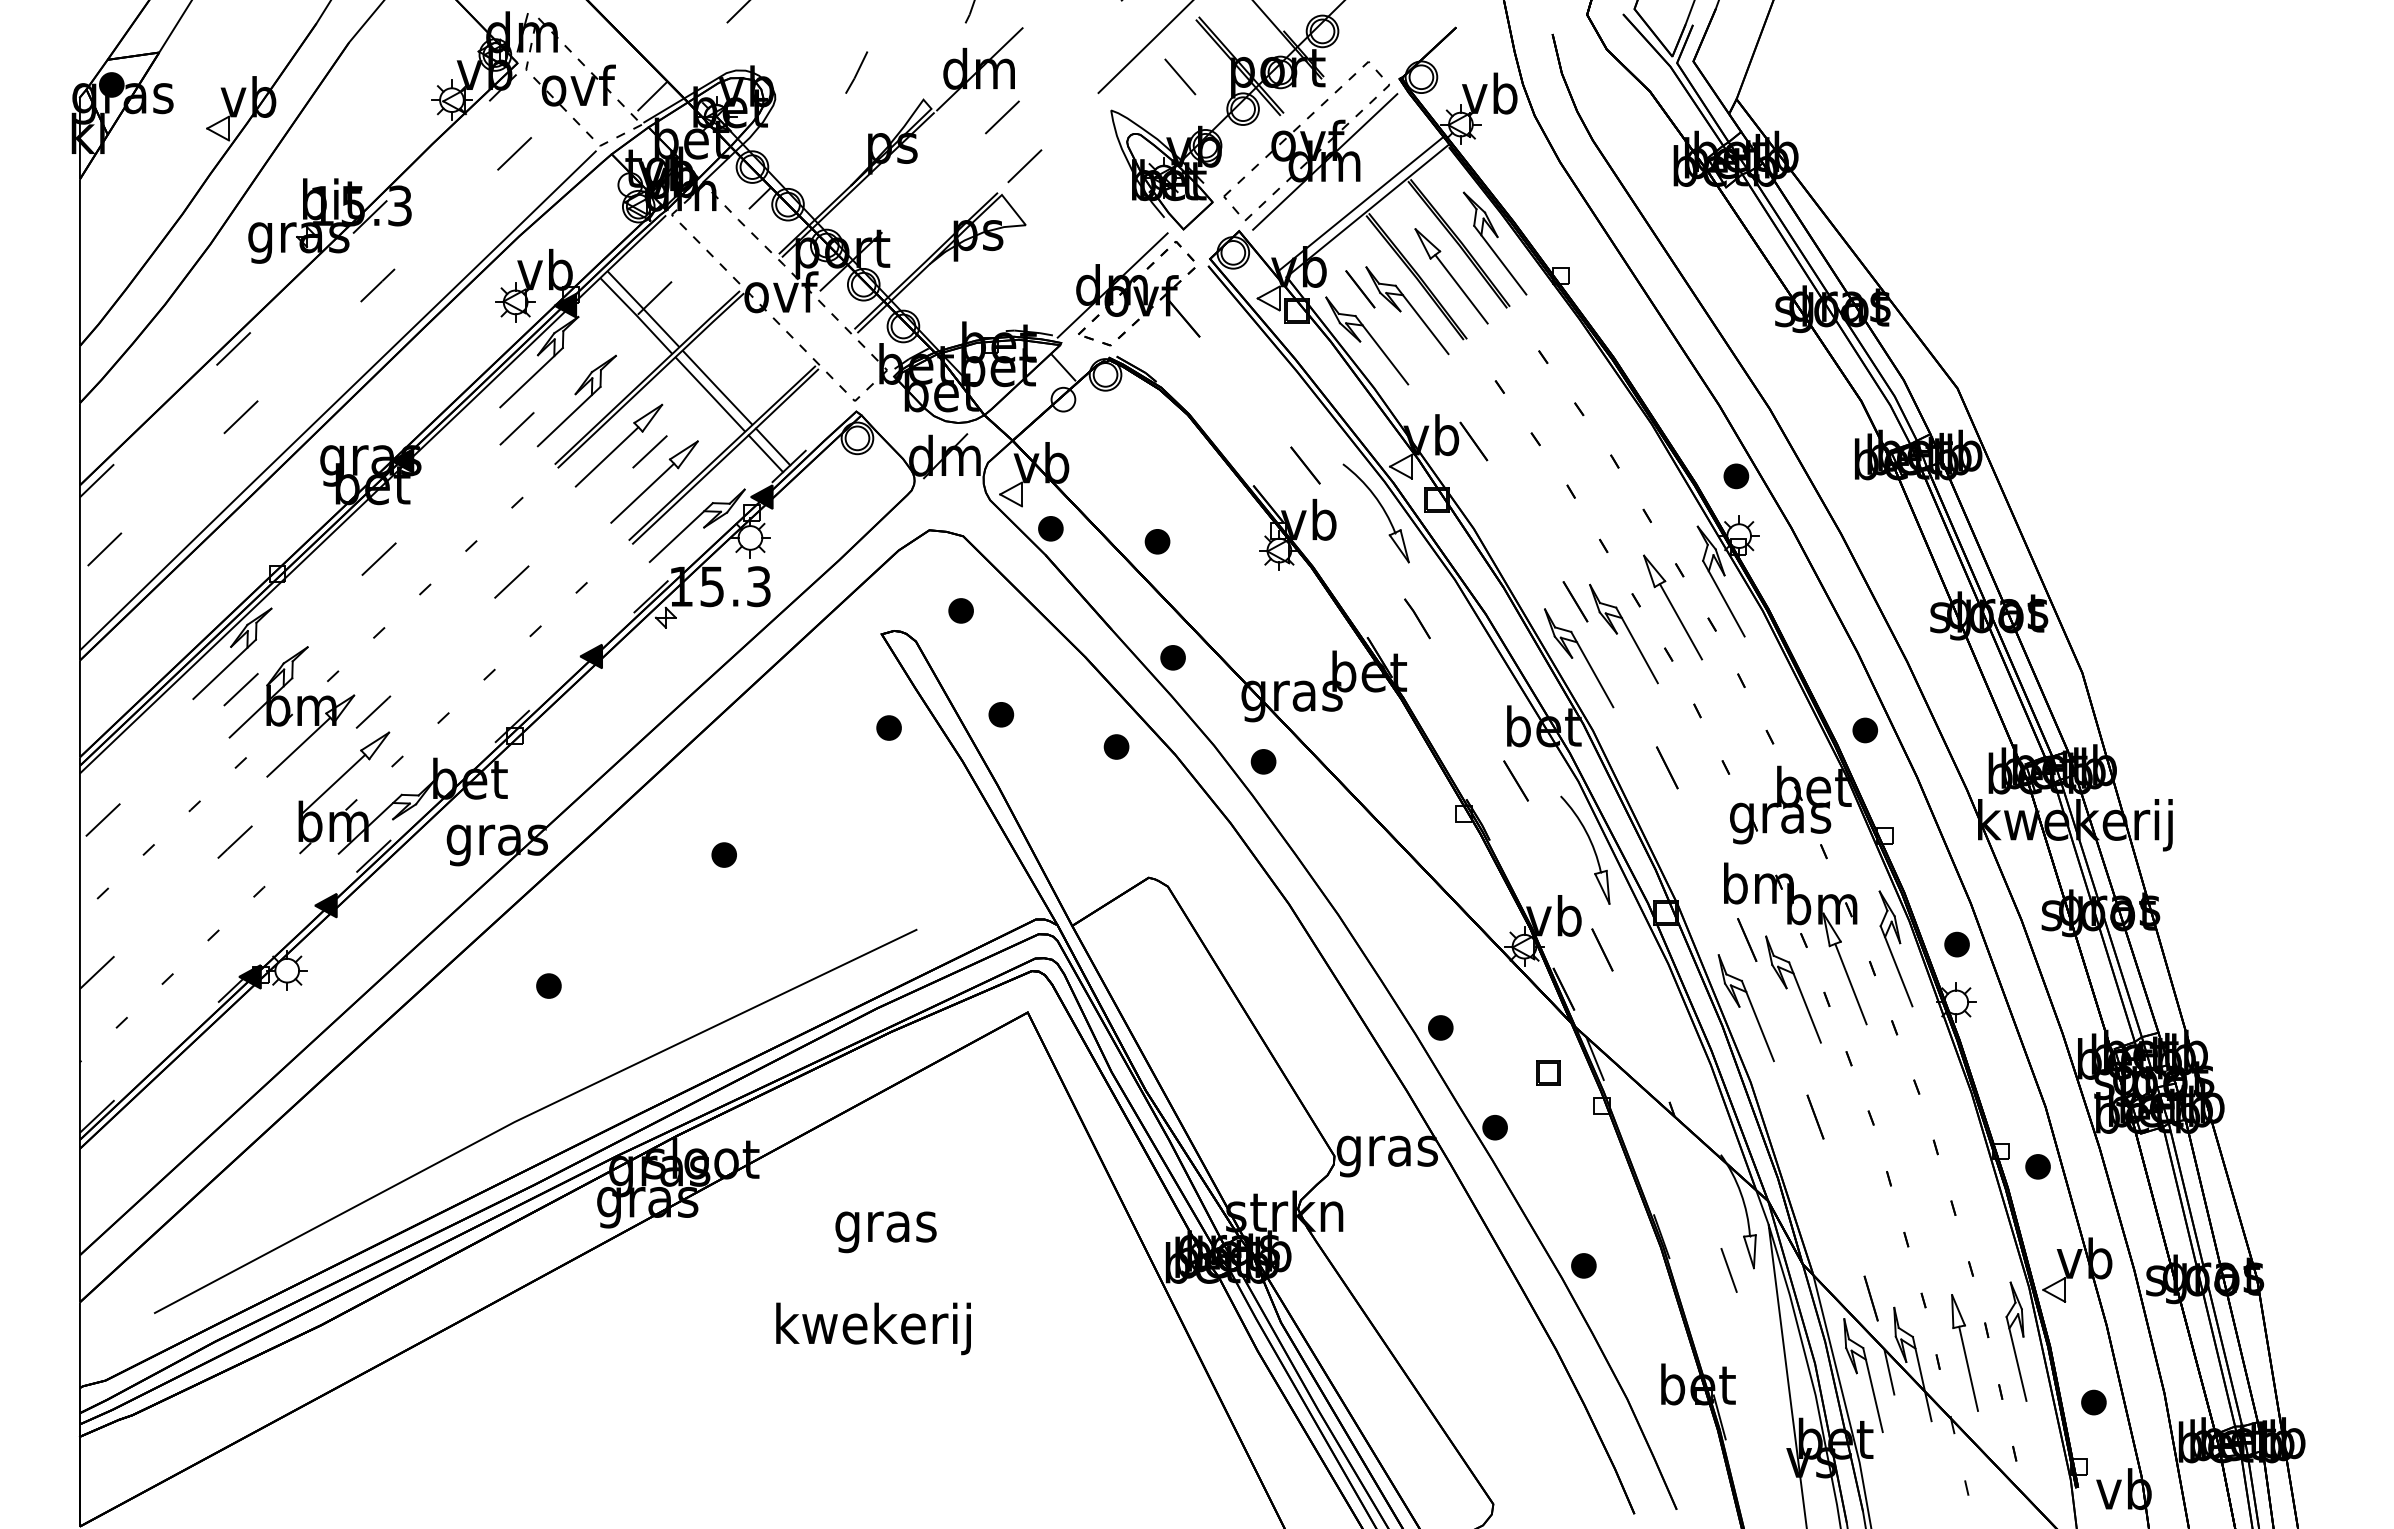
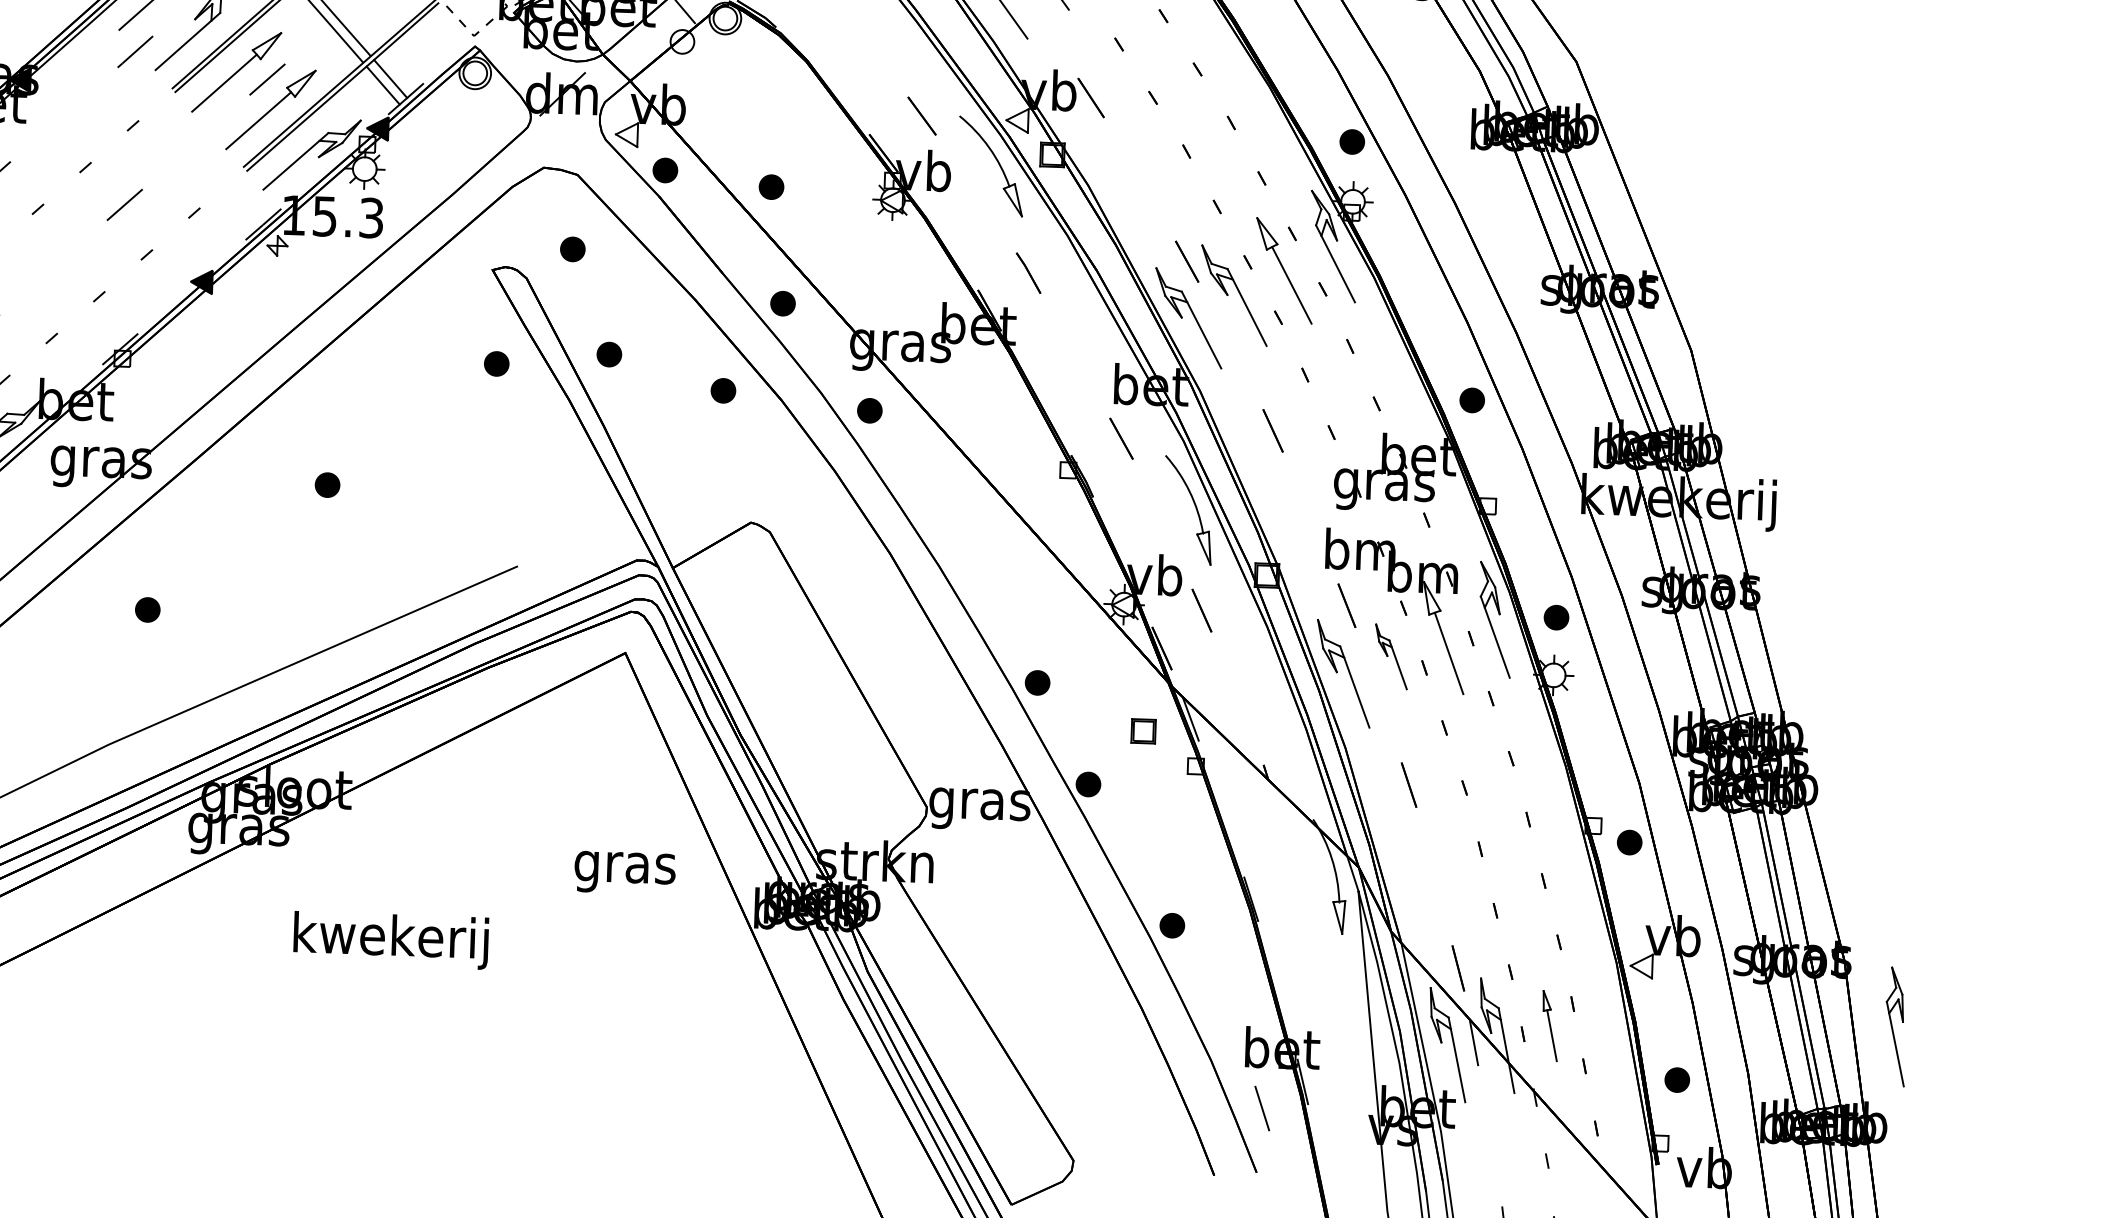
part: (1793, 989) -> (1391, 656), size x0.6
text: (885, 1232) -> (624, 873), moved
line: (1728, 1270) -> (1261, 1108), moved
text: (873, 1328) -> (390, 940), moved
part: (2016, 1341) -> (1895, 1026), moved
part: (1964, 1352) -> (1549, 1025), size x0.6

